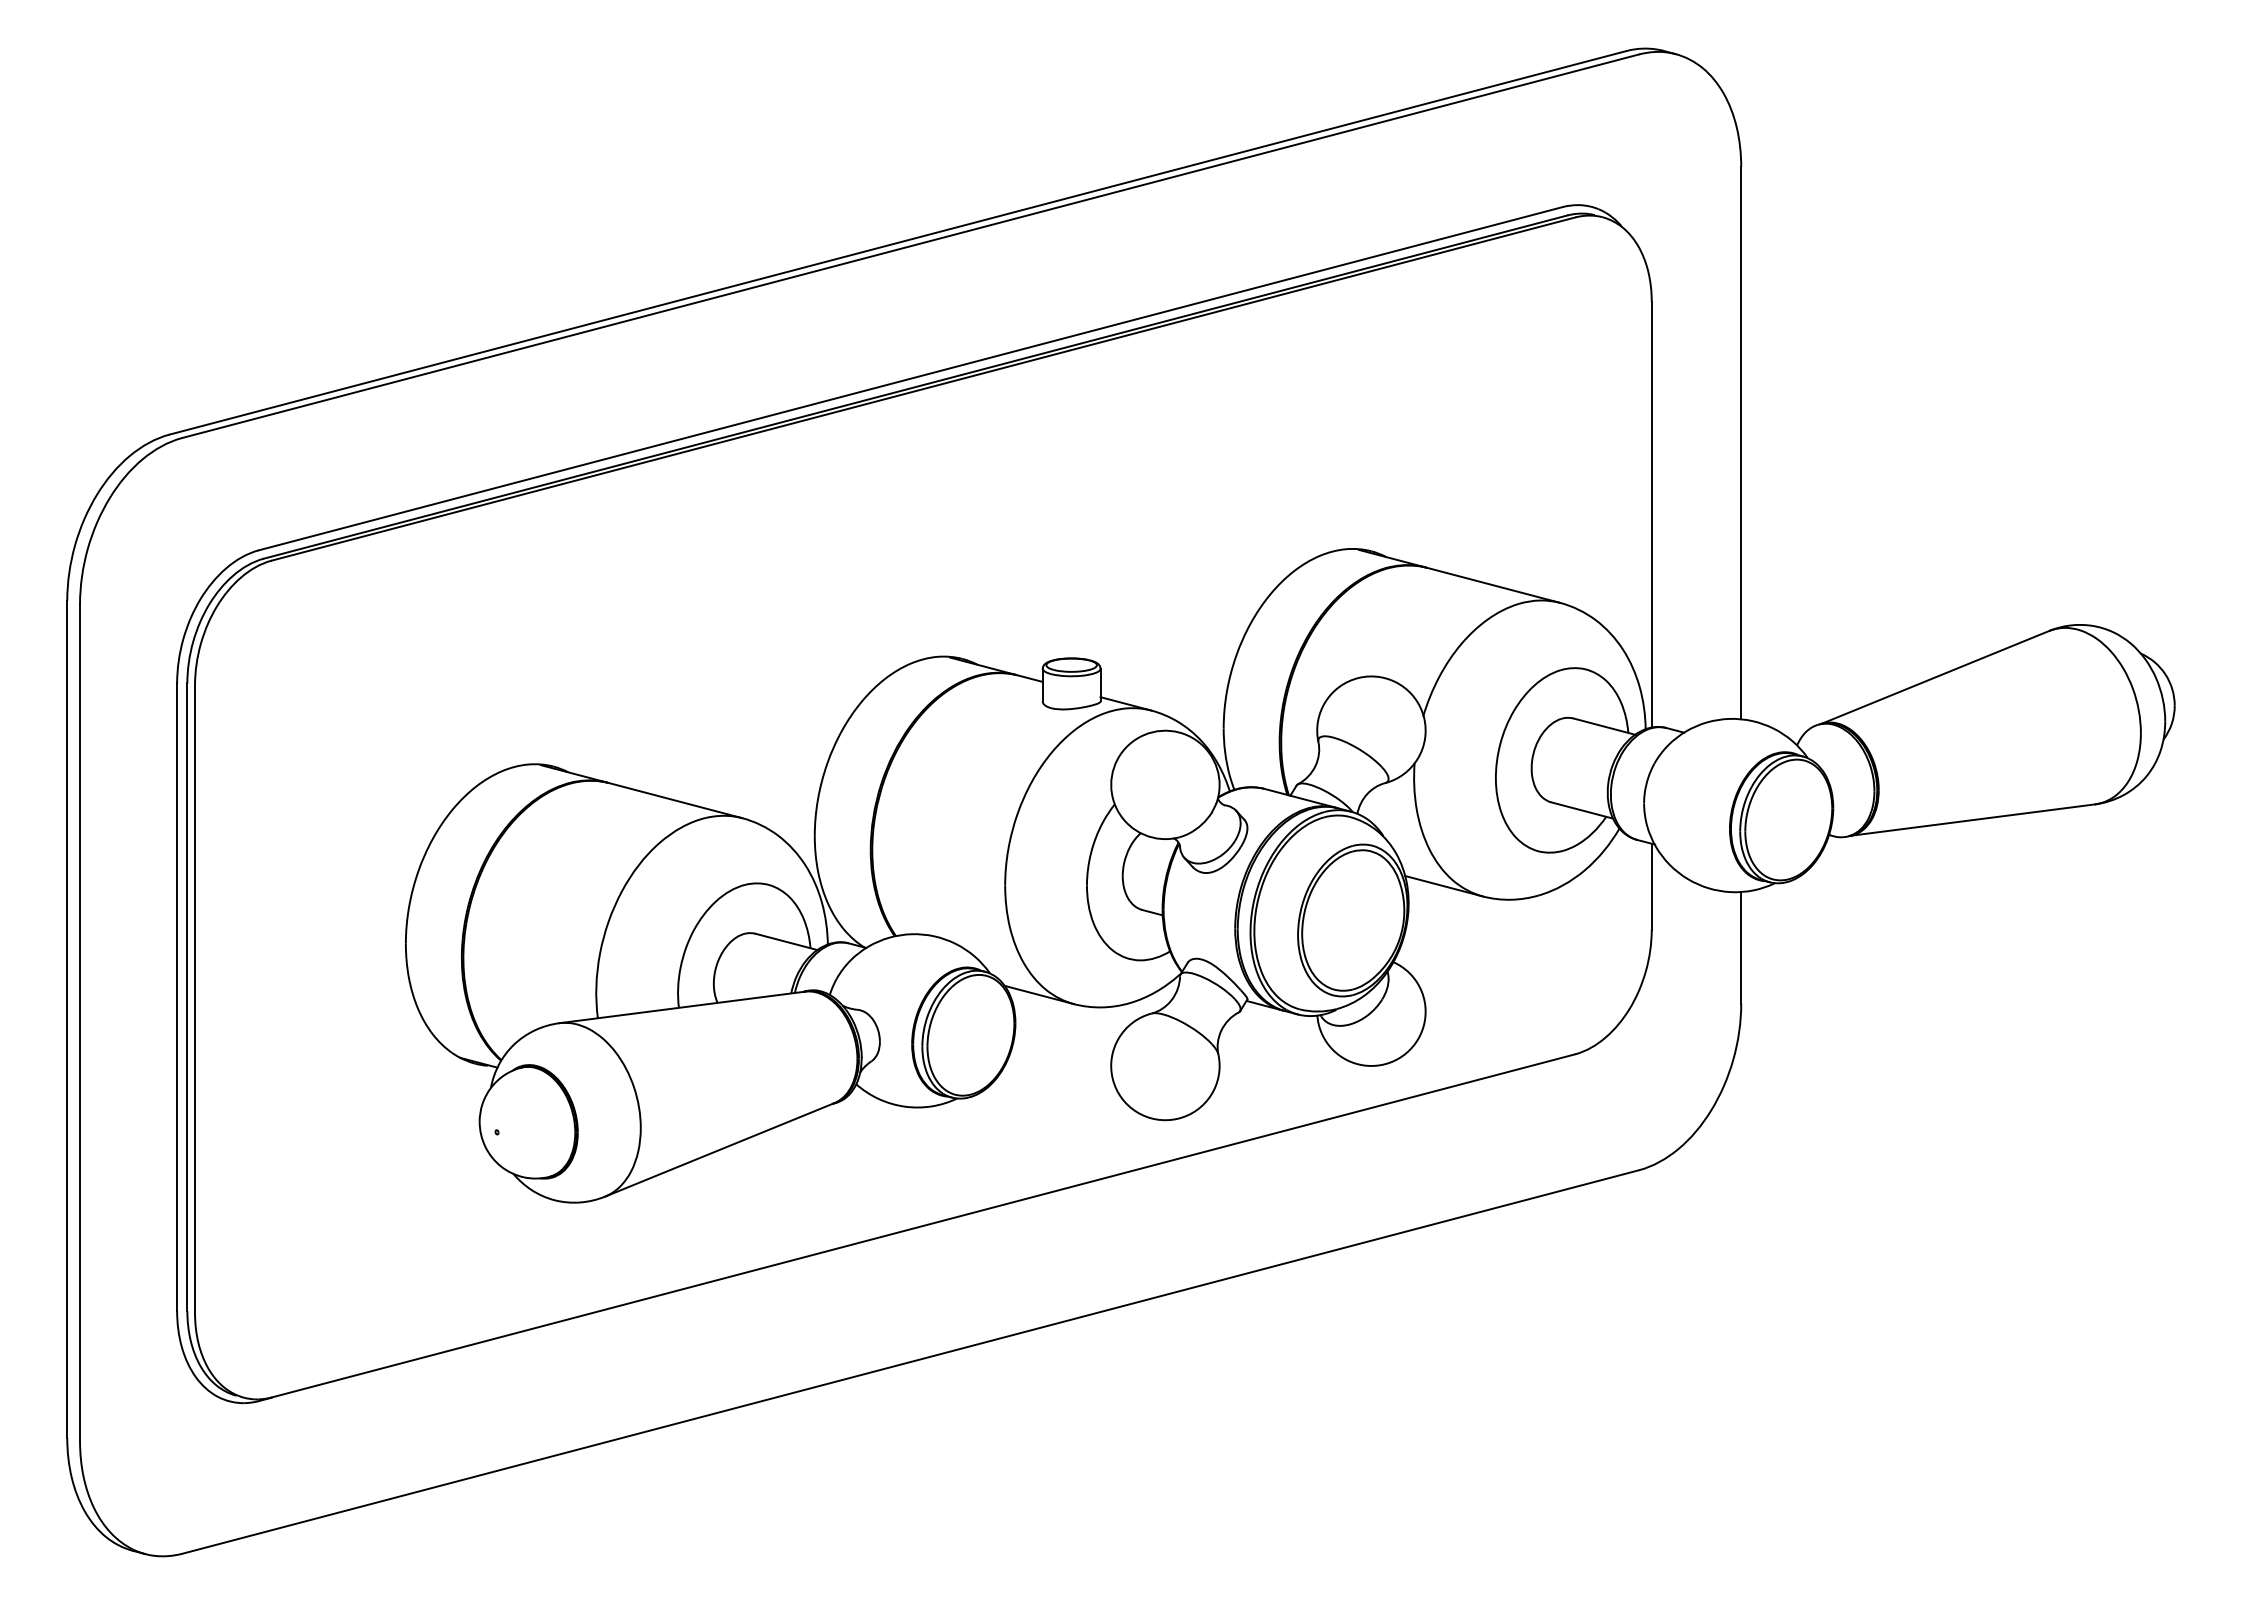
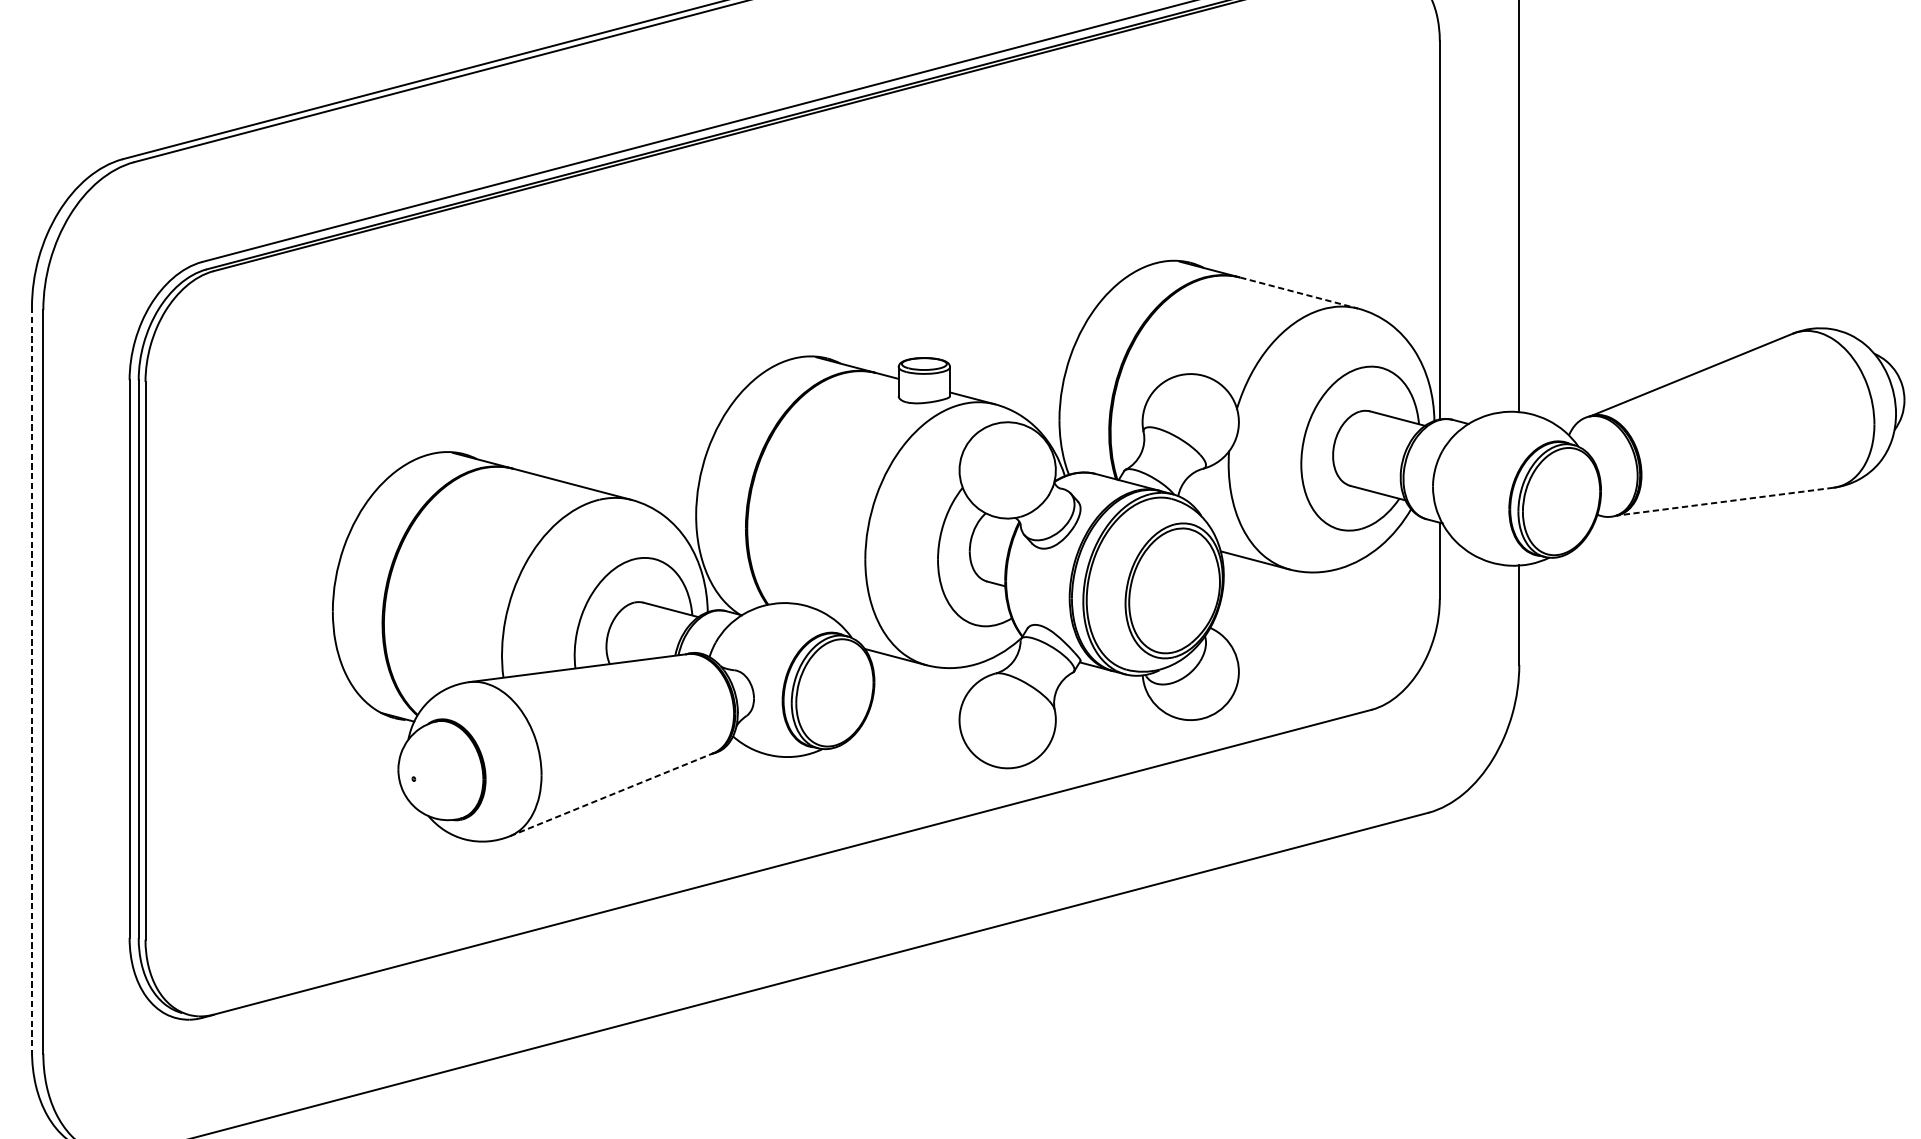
line: (1493, 585) -> (1299, 293), solid -> dashed
line: (1972, 820) -> (1724, 502), solid -> dashed
line: (67, 1019) -> (32, 678), solid -> dashed
line: (719, 1149) -> (611, 794), solid -> dashed

